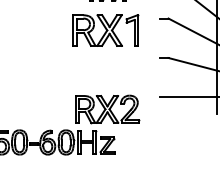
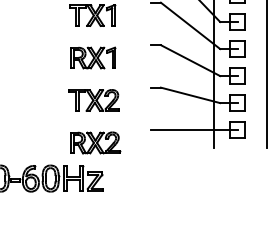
part: (105, 29) -> (93, 57), size x0.62
part: (105, 69) -> (93, 100), added
part: (107, 108) -> (95, 142), size x0.71

